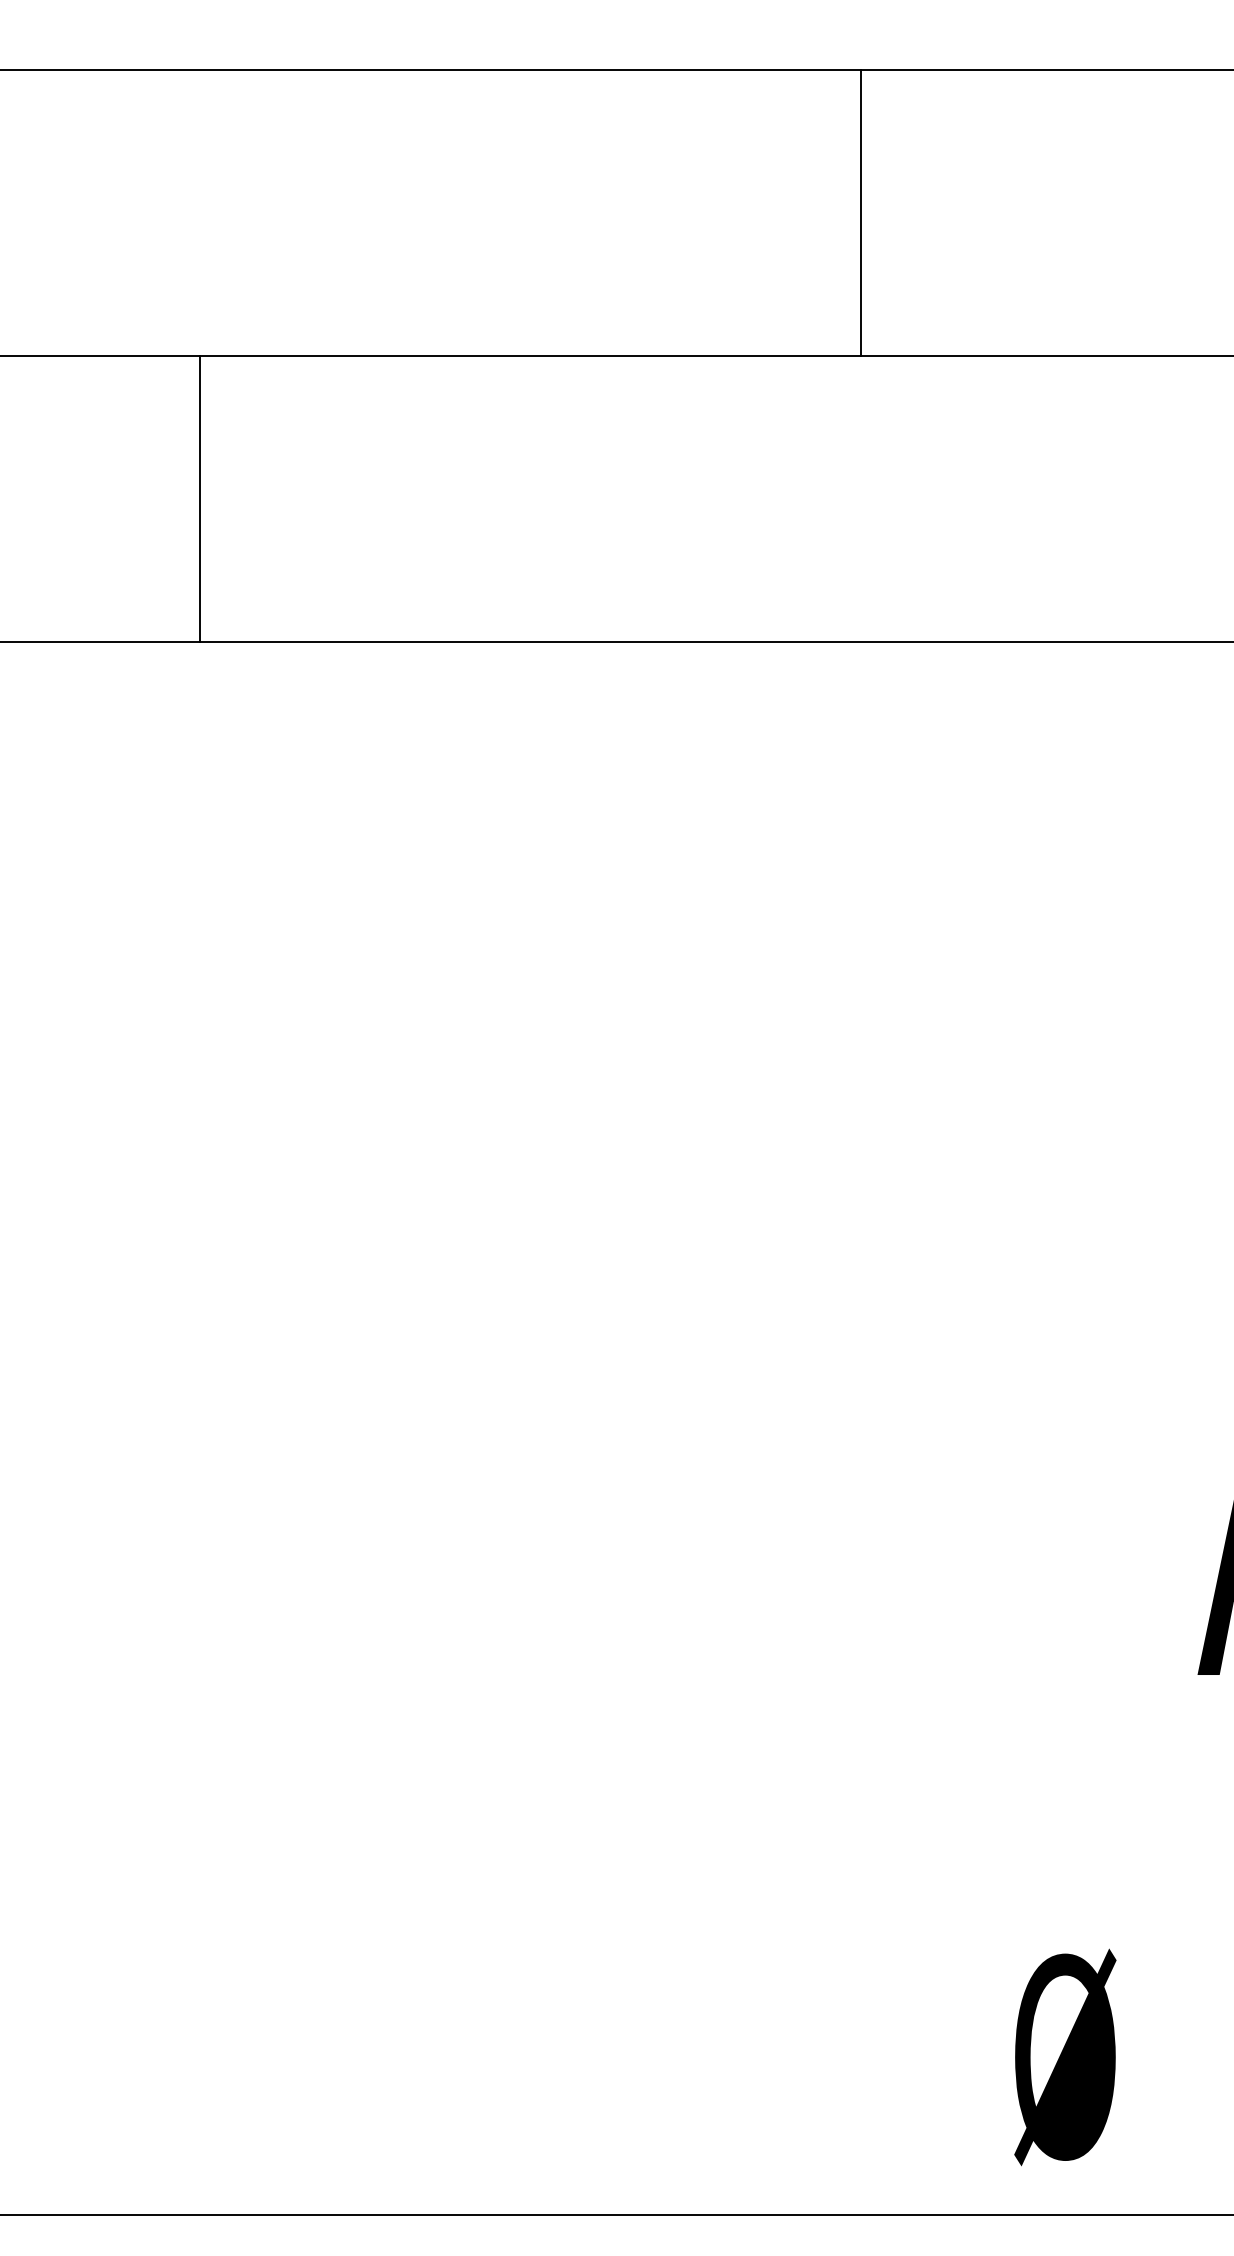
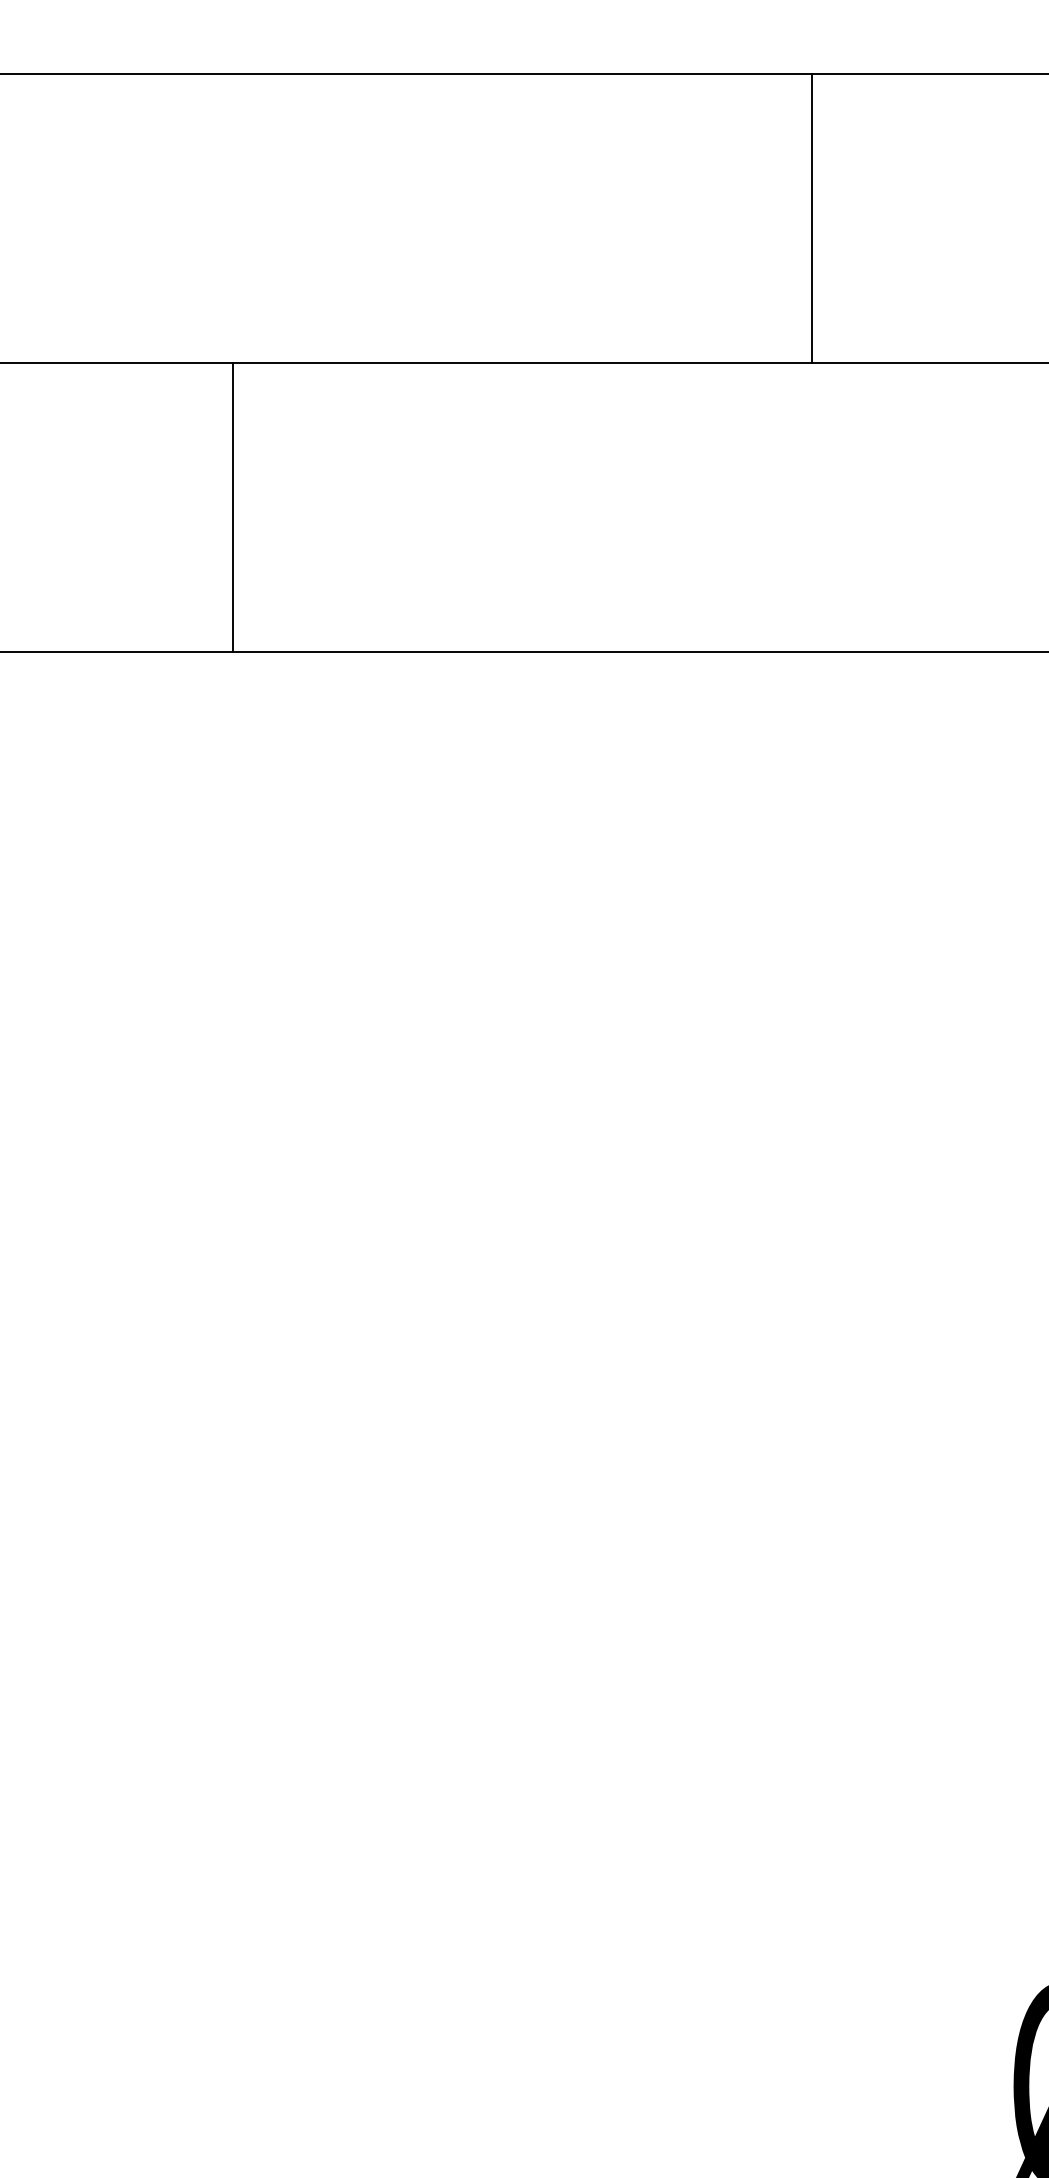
line: (861, 212) -> (812, 217), moved
line: (199, 498) -> (232, 507), moved

